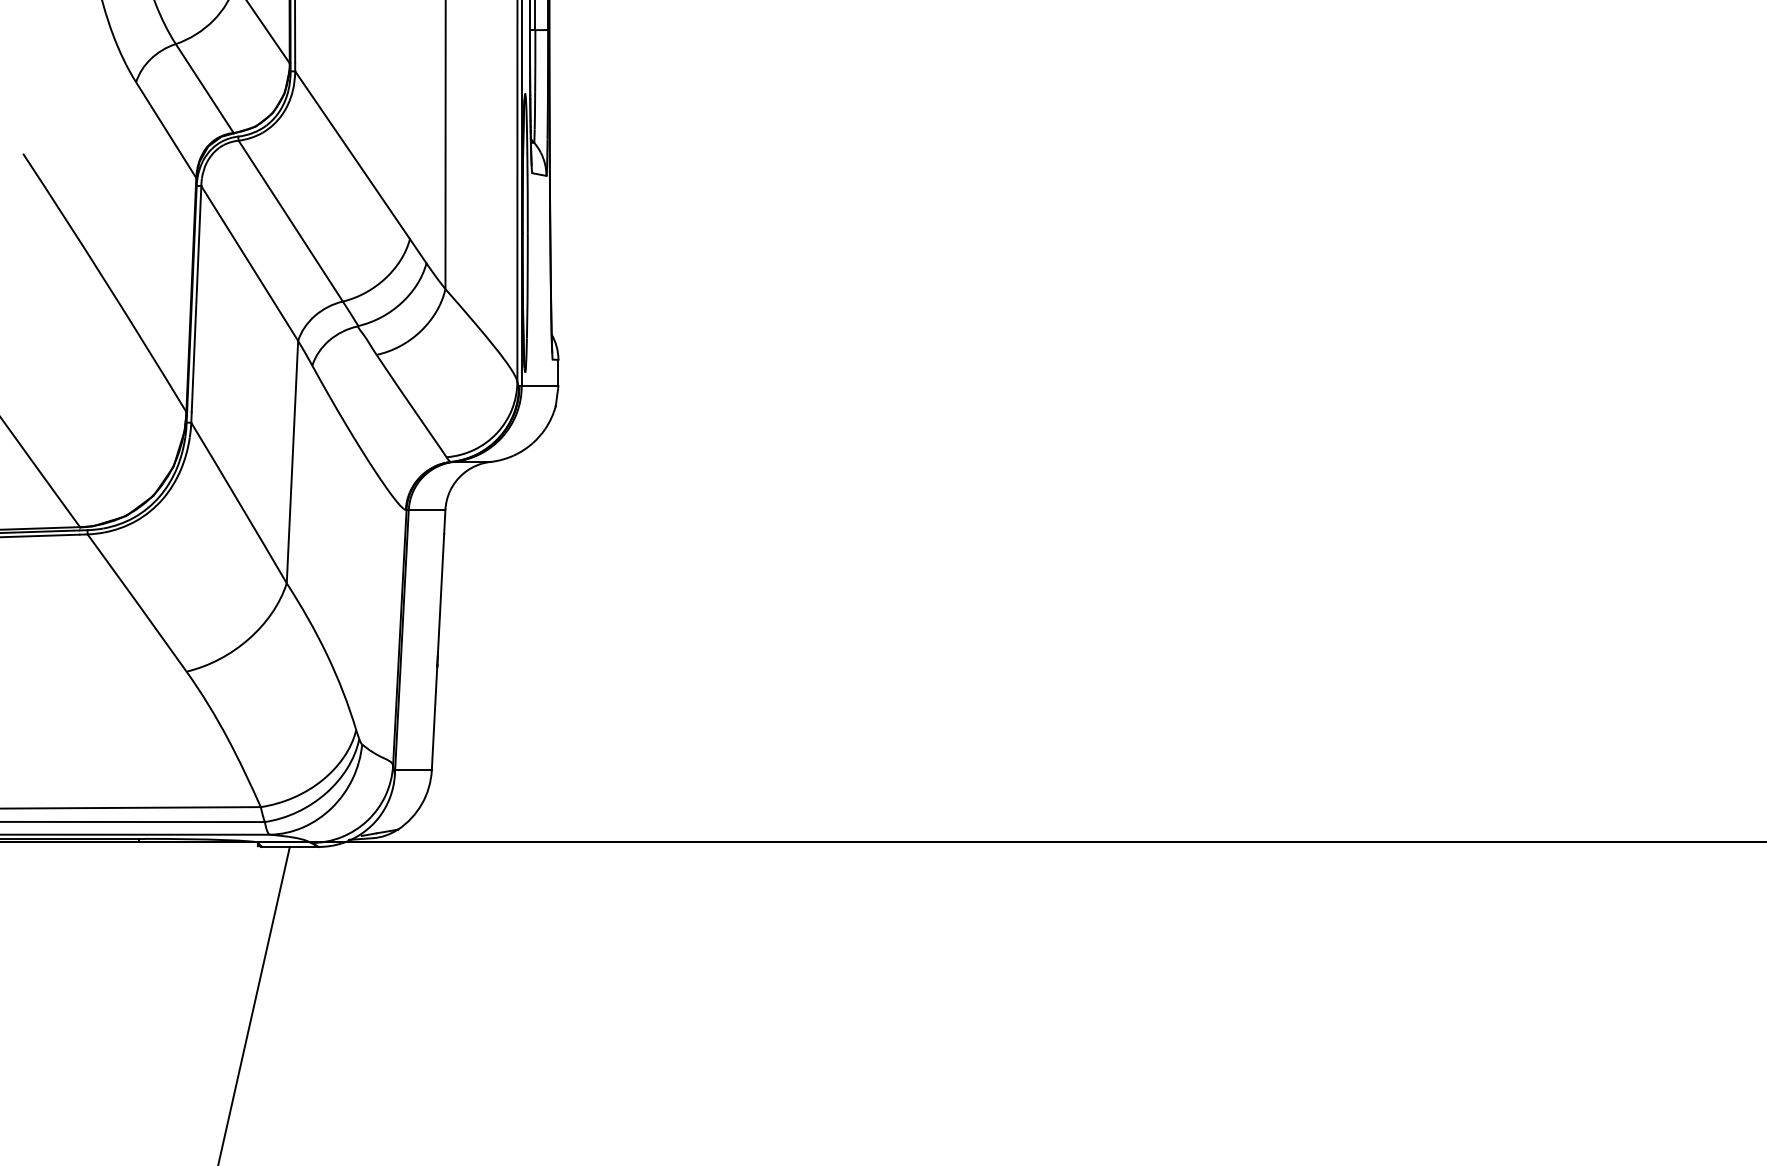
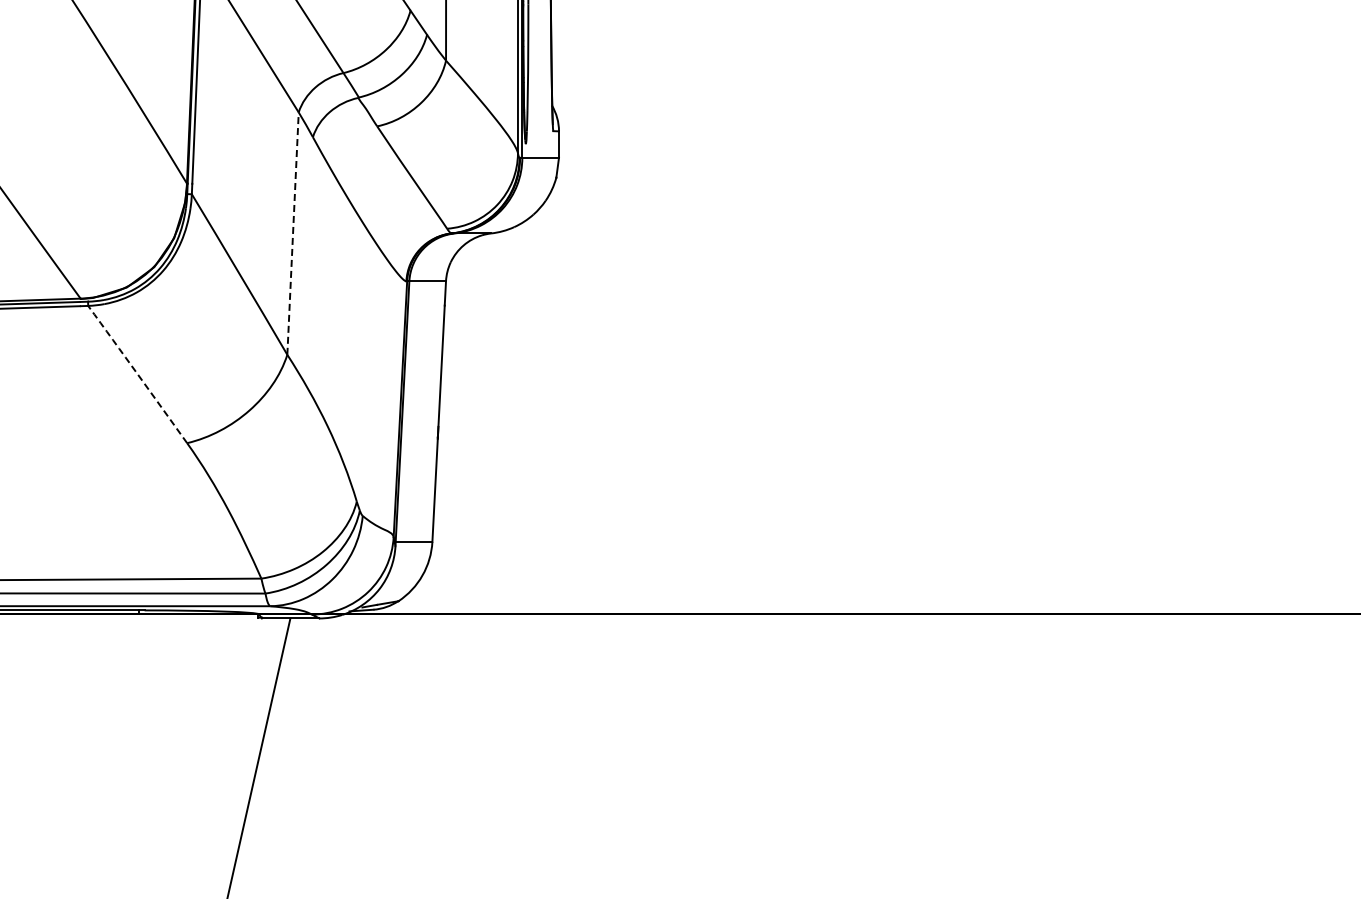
line: (292, 461) -> (293, 233), solid -> dashed
arc: (137, 602) -> (138, 374), solid -> dashed

